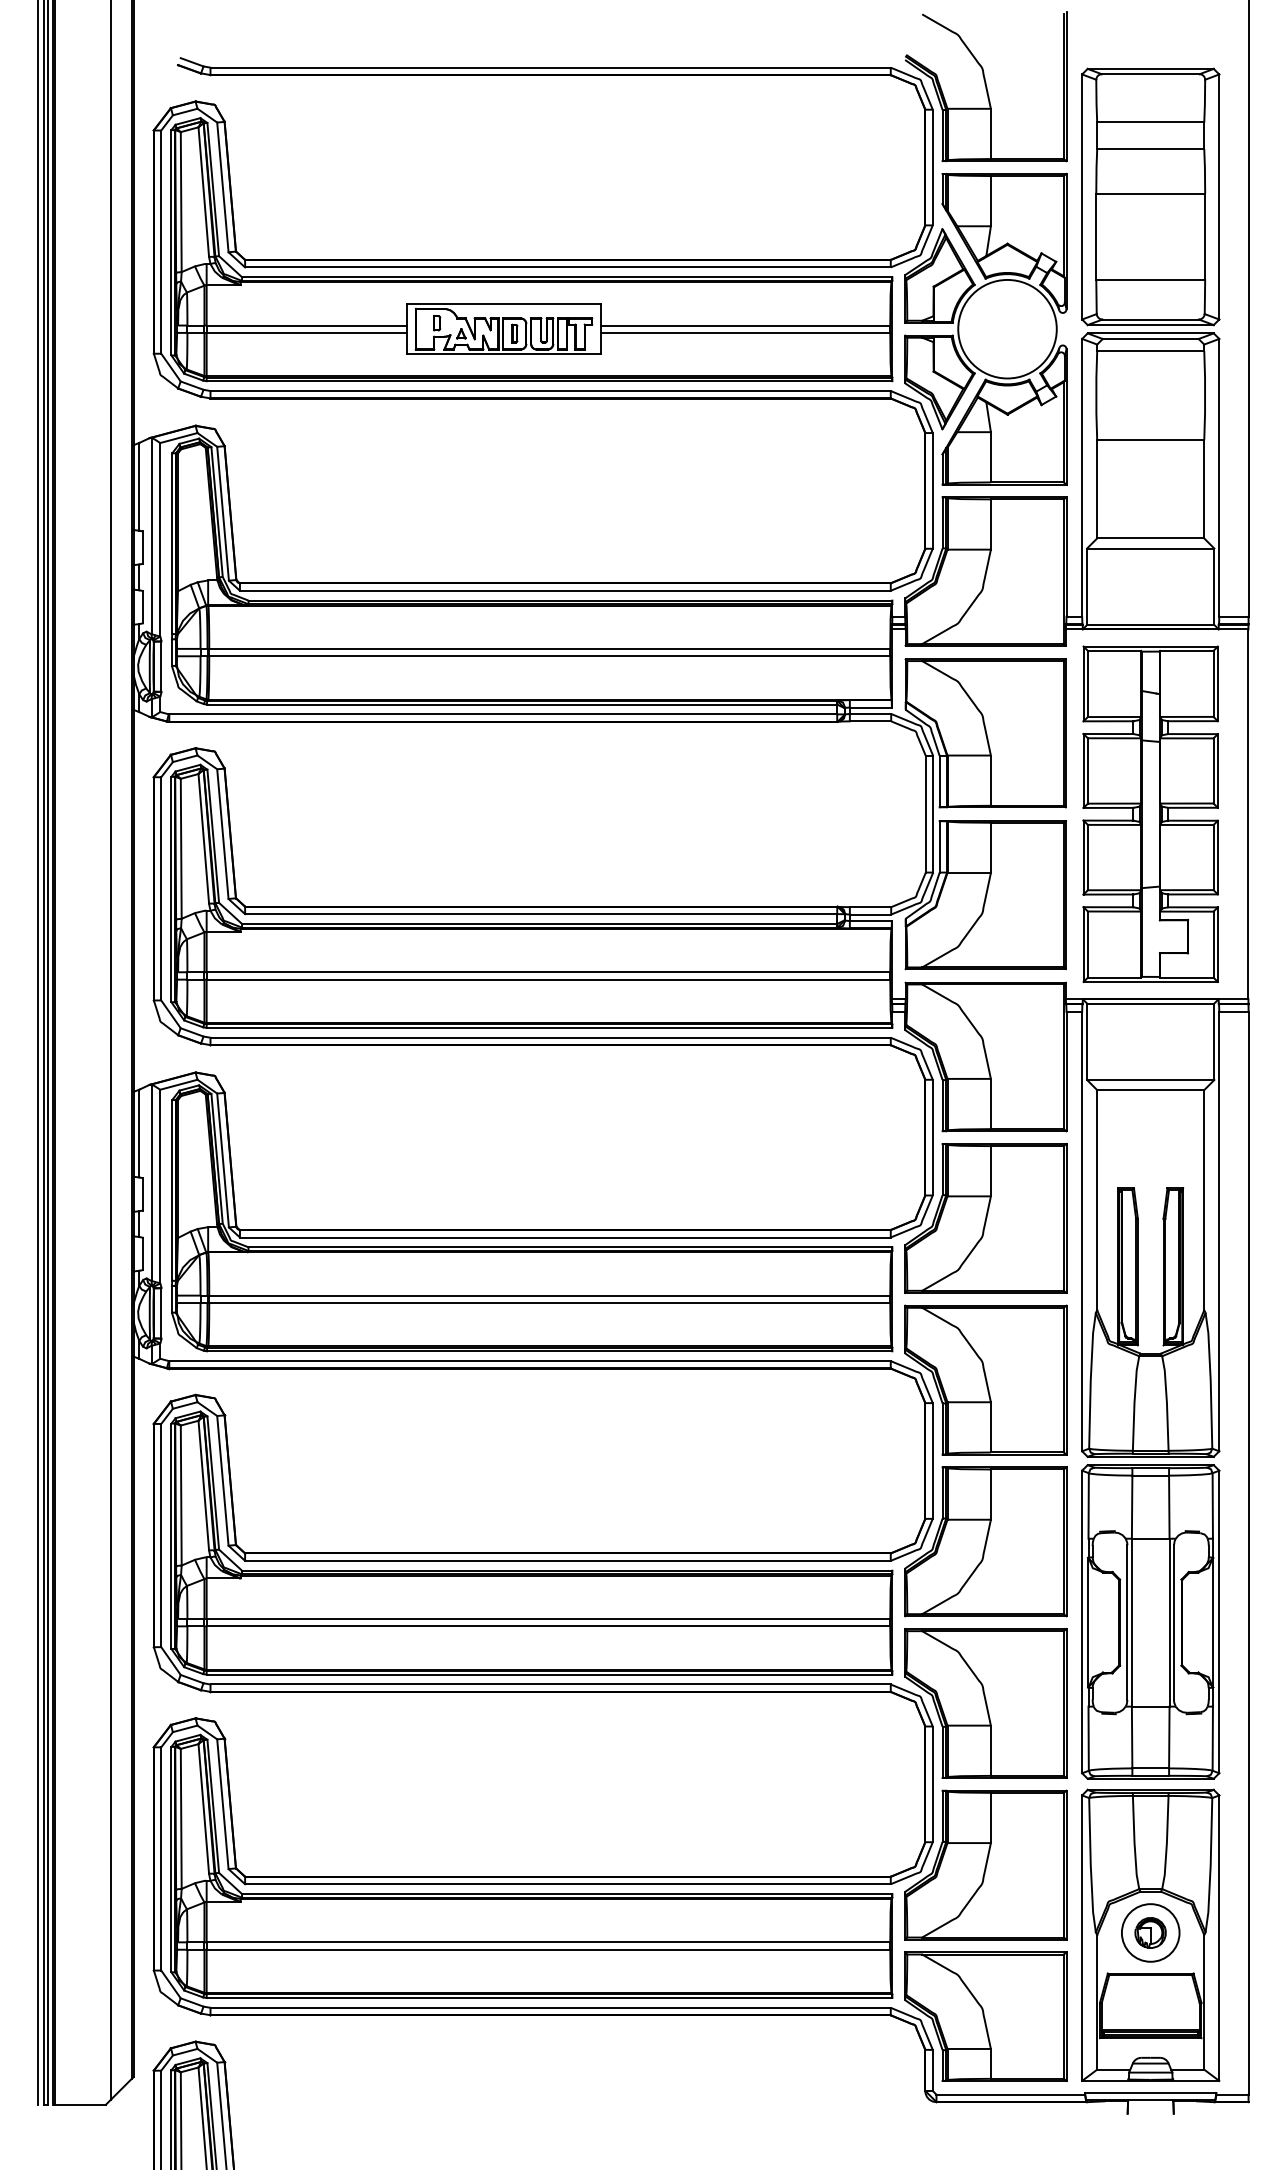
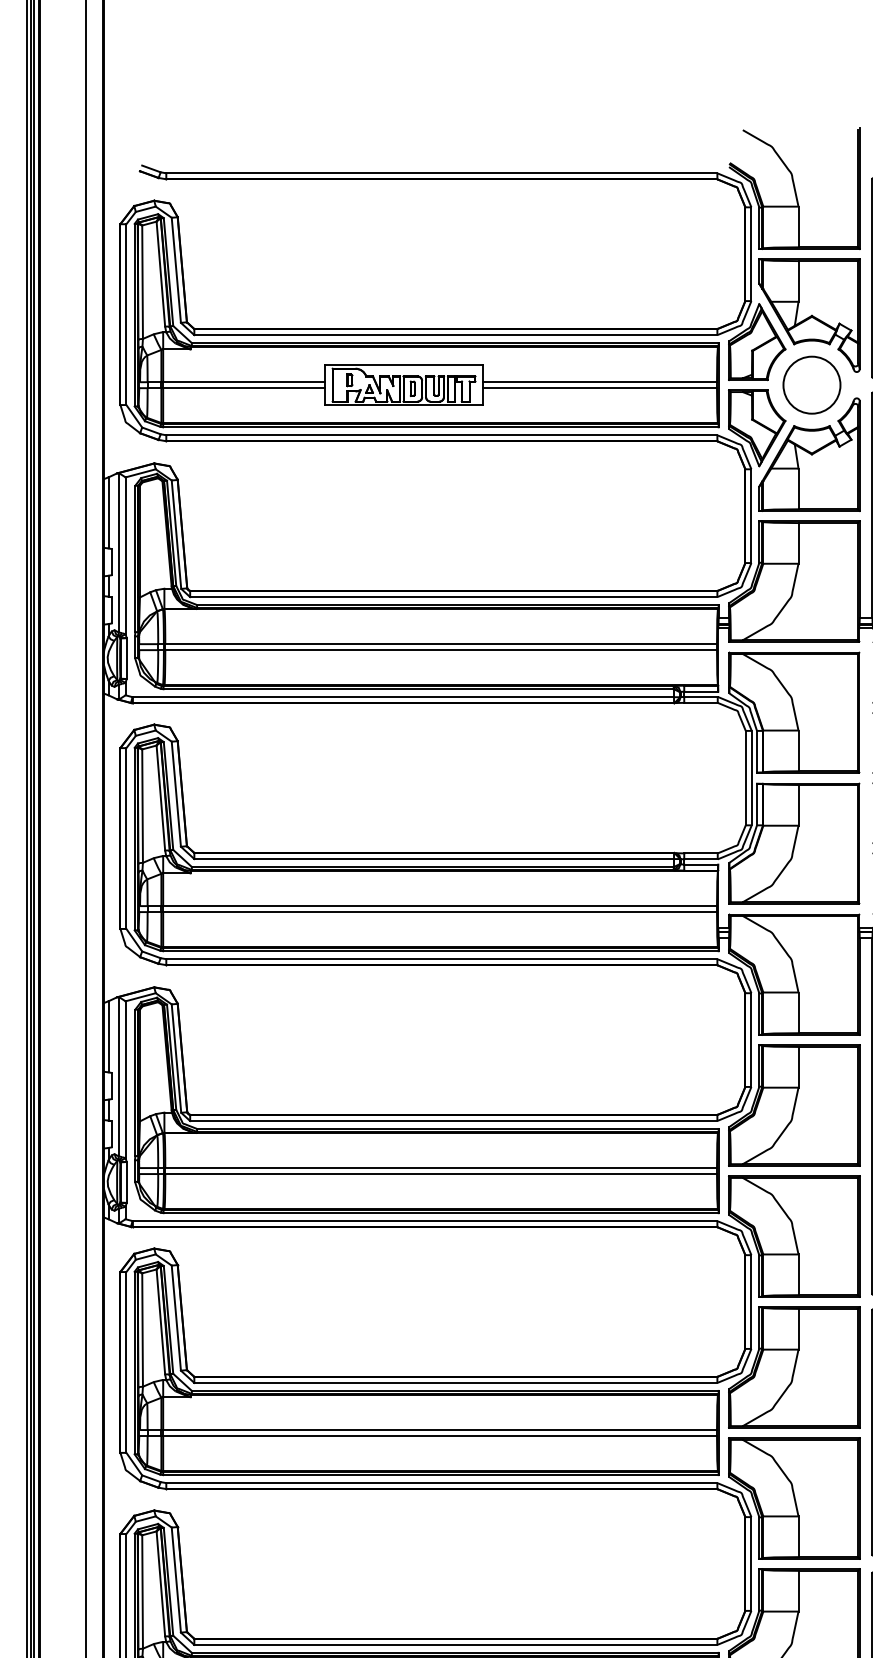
circle: (1007, 329) -> (811, 385), size x0.71

